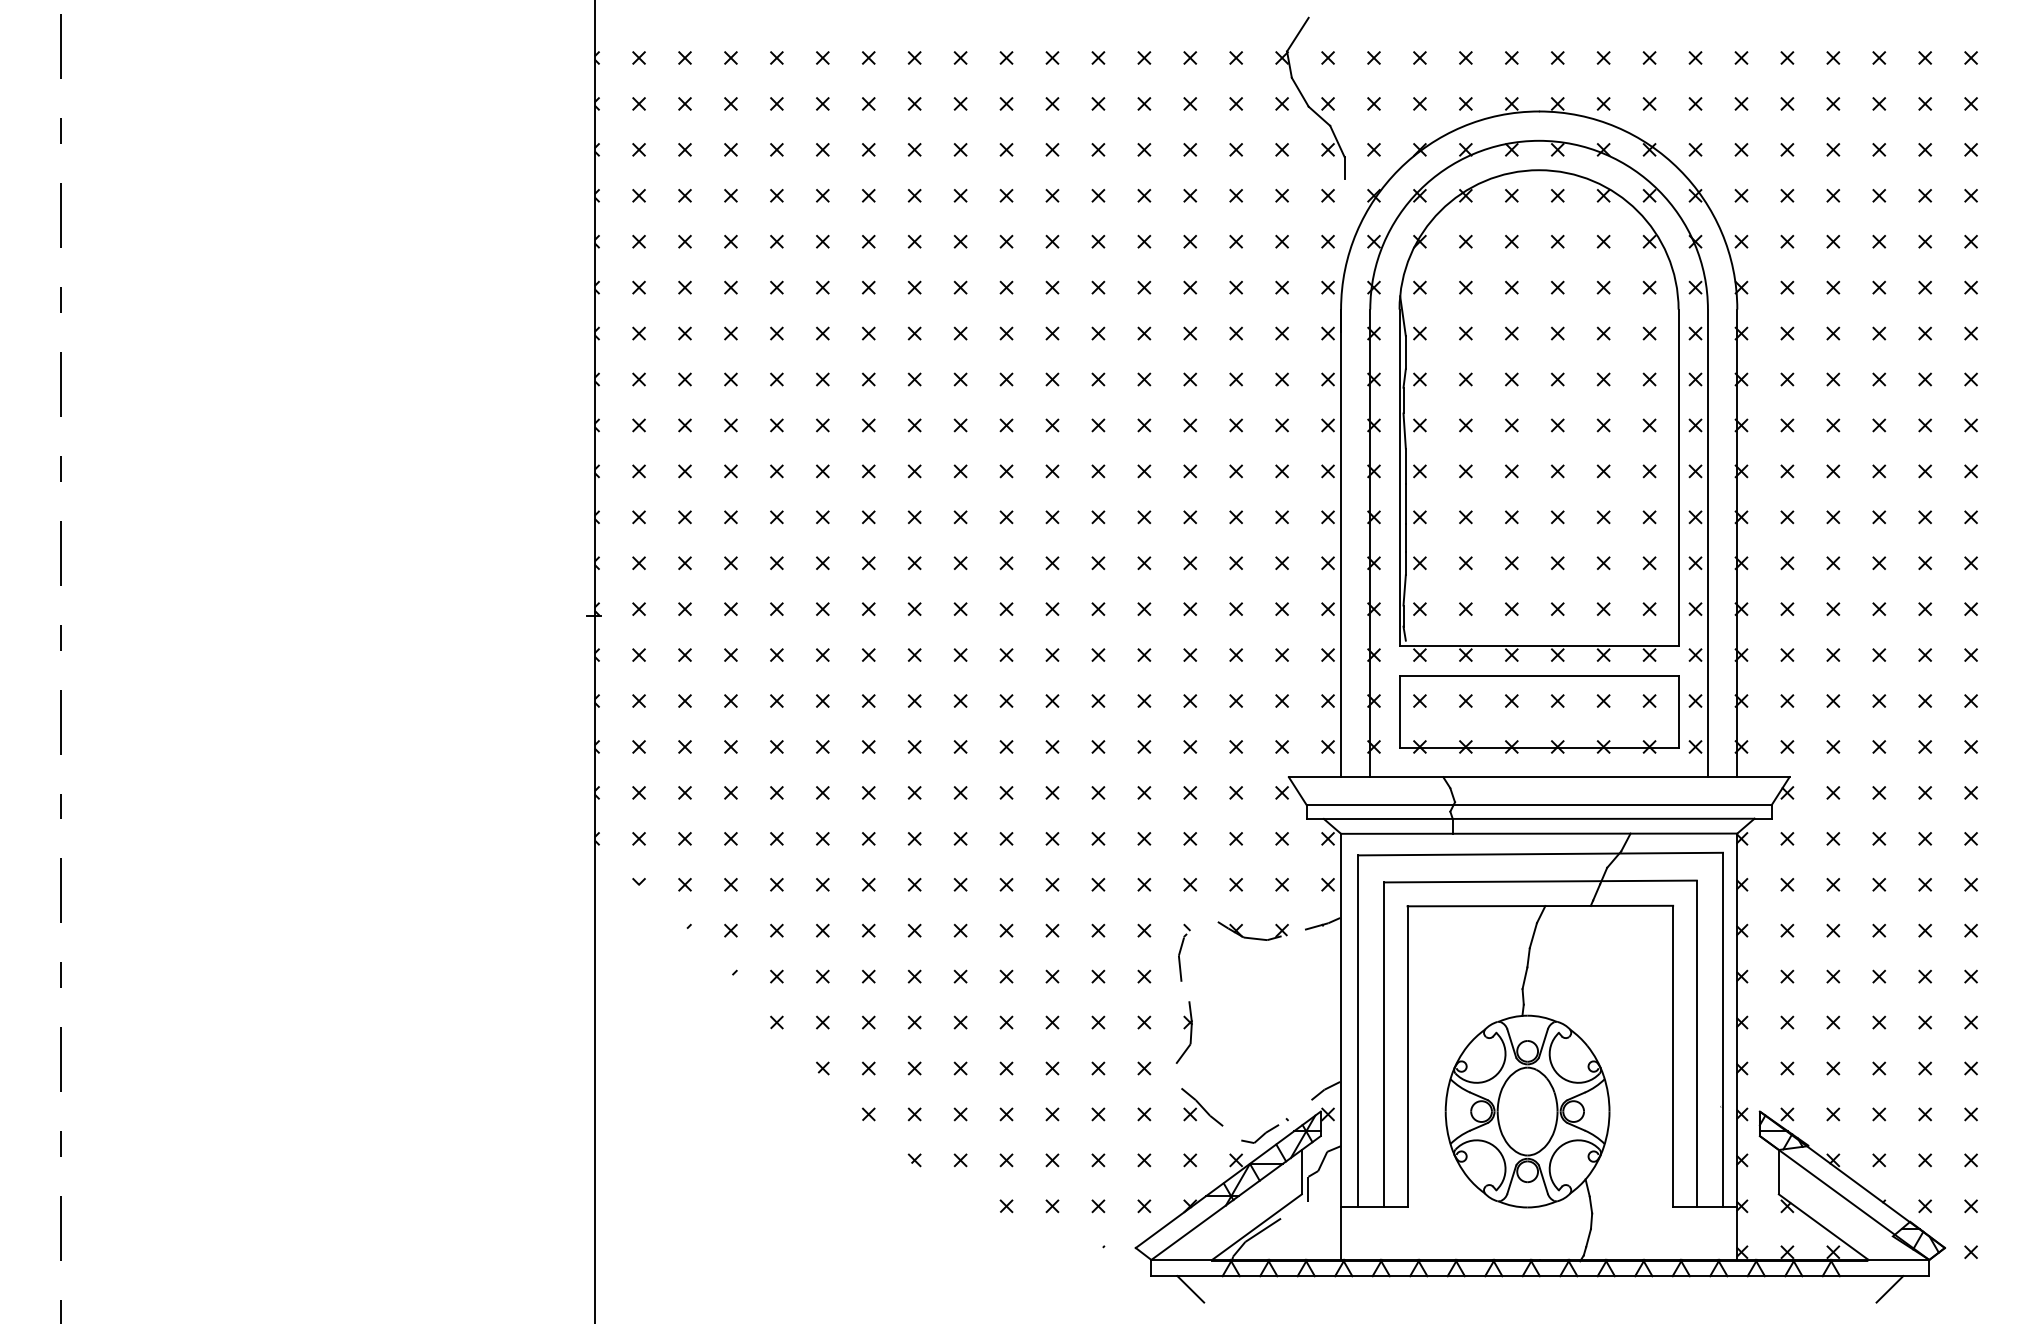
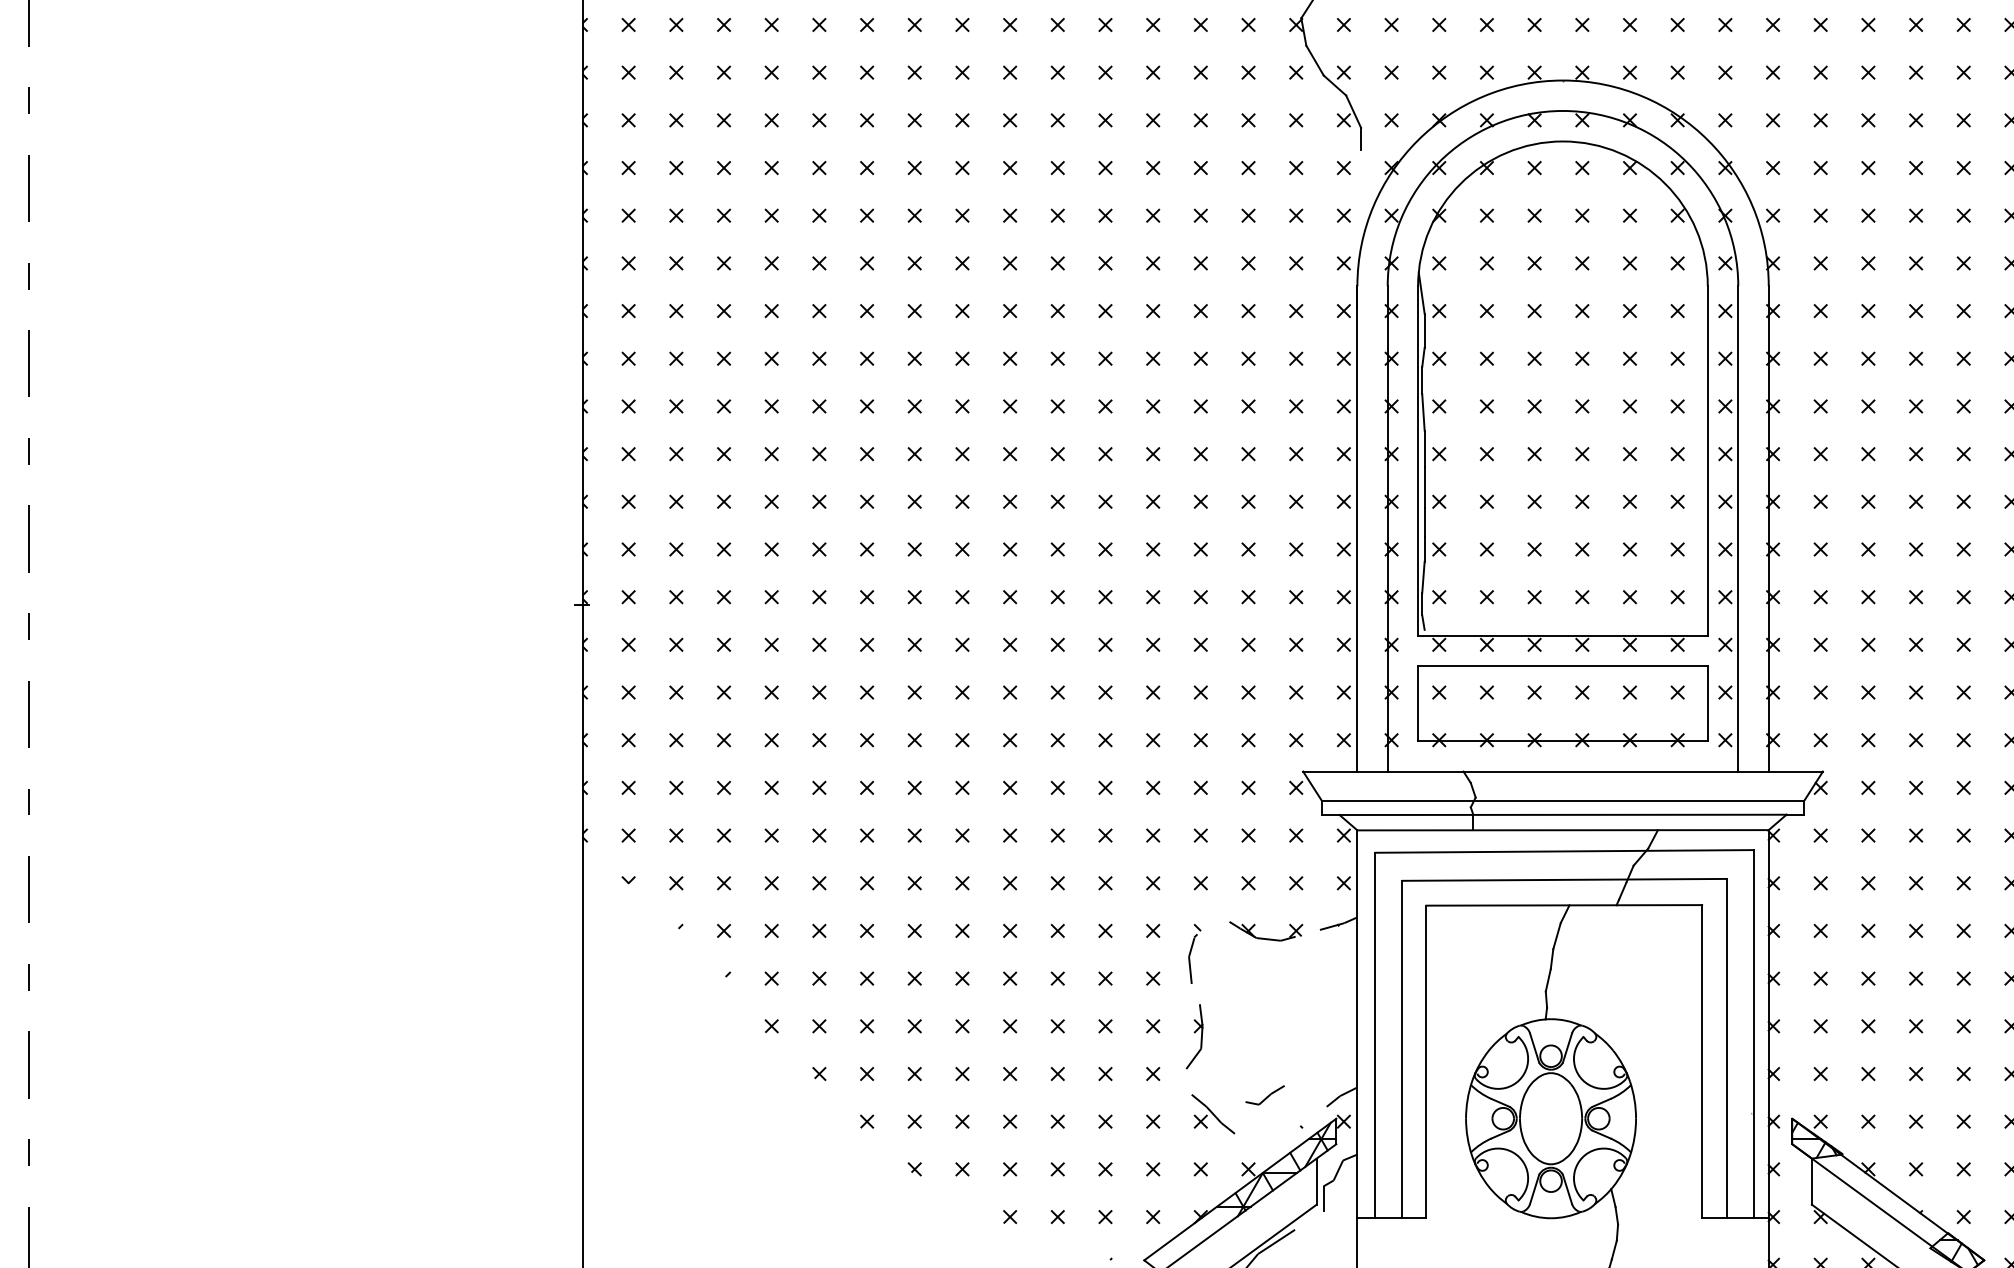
part: (1260, 1133) -> (1265, 1094), moved

